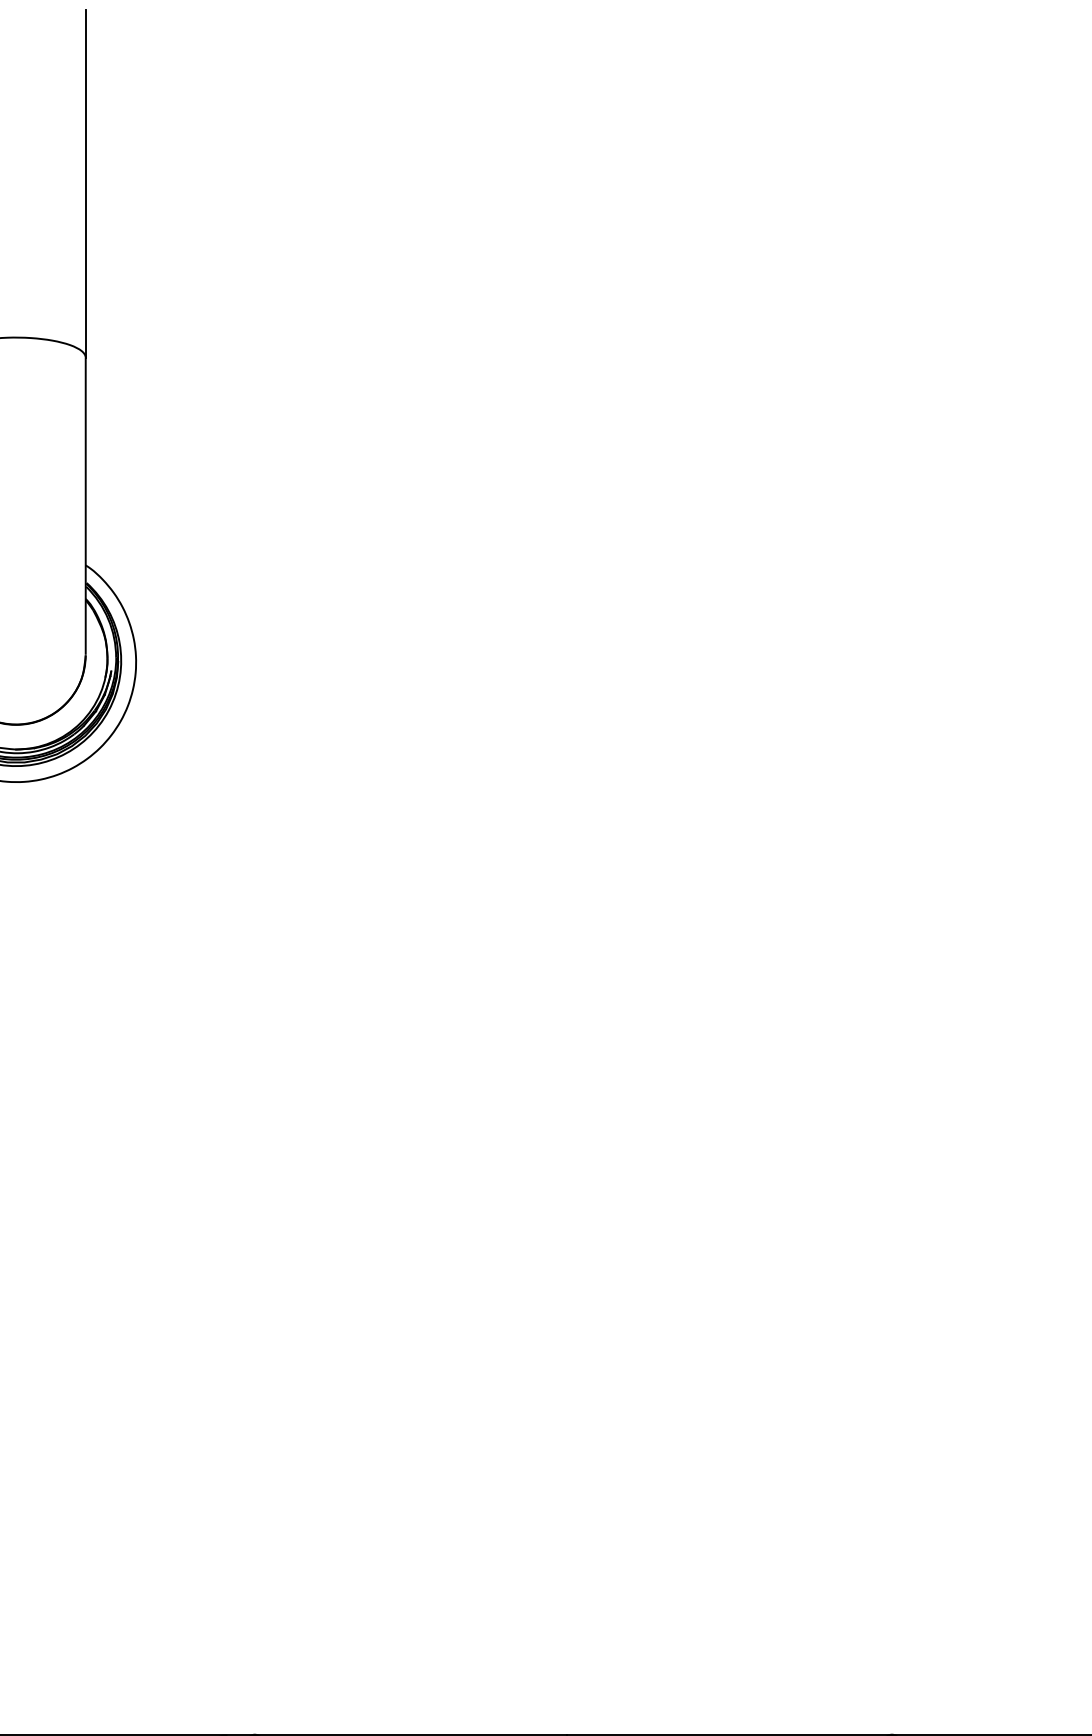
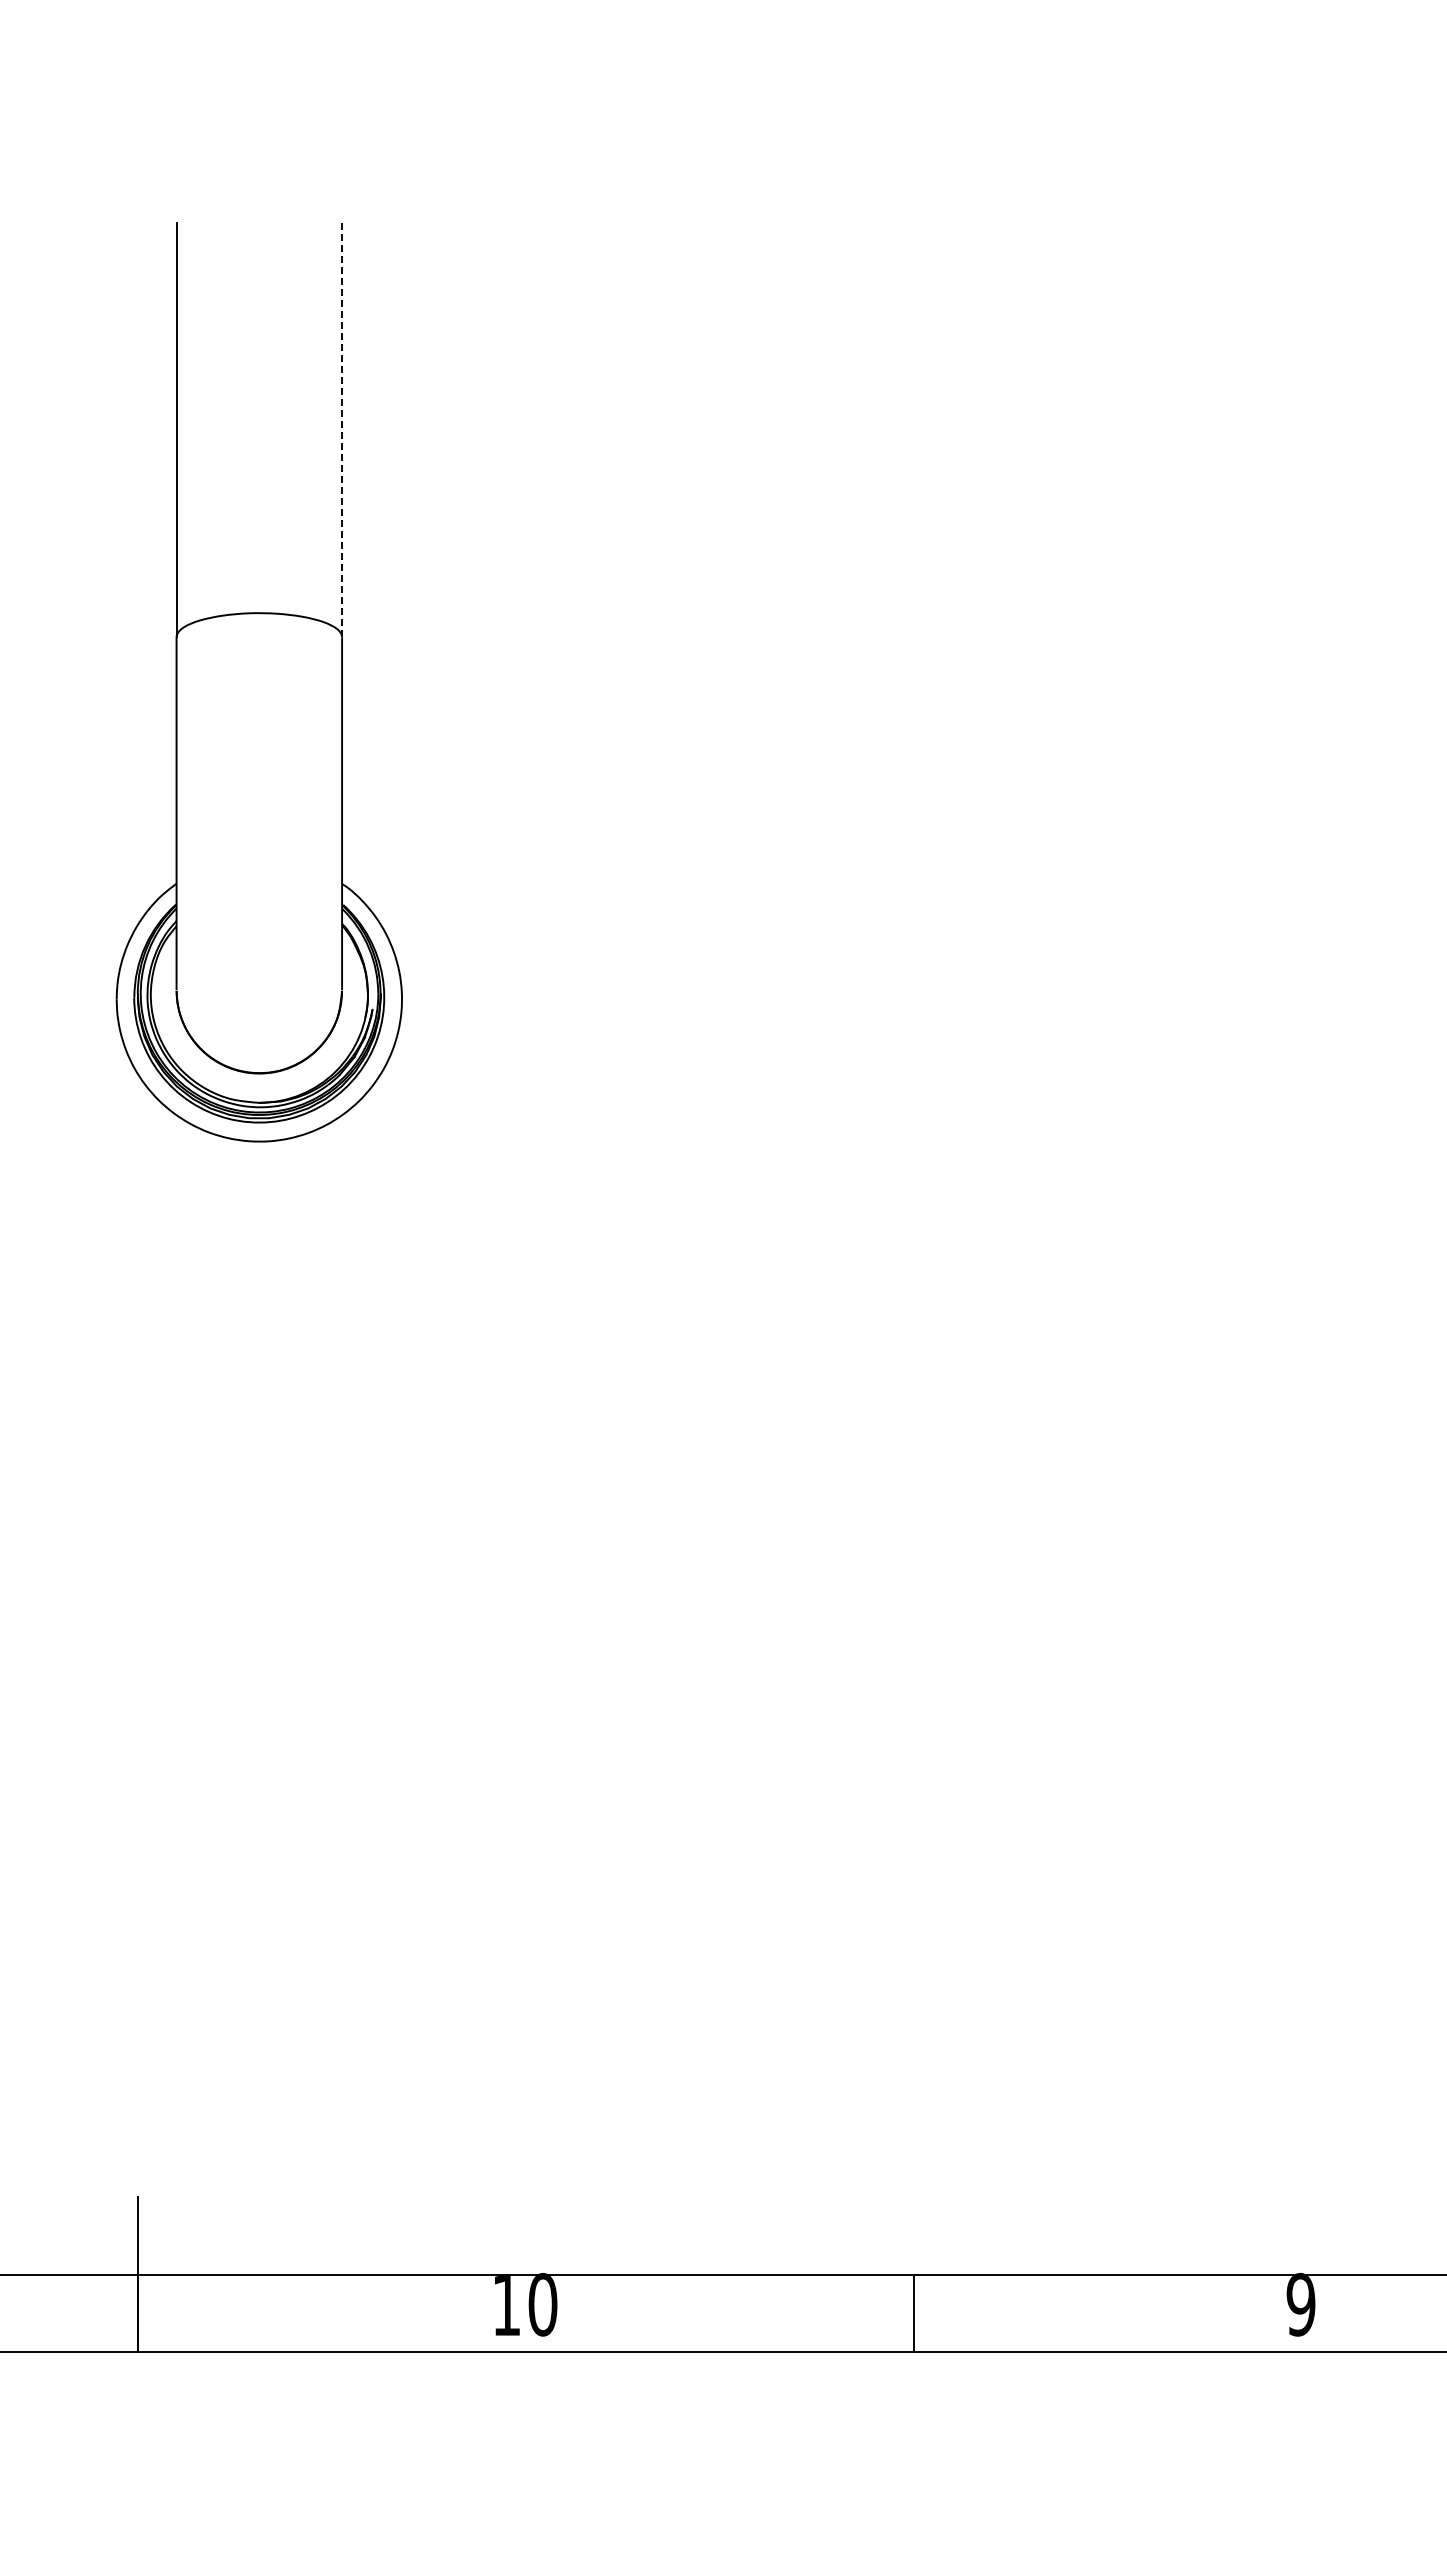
line: (86, 183) -> (342, 430), solid -> dashed

